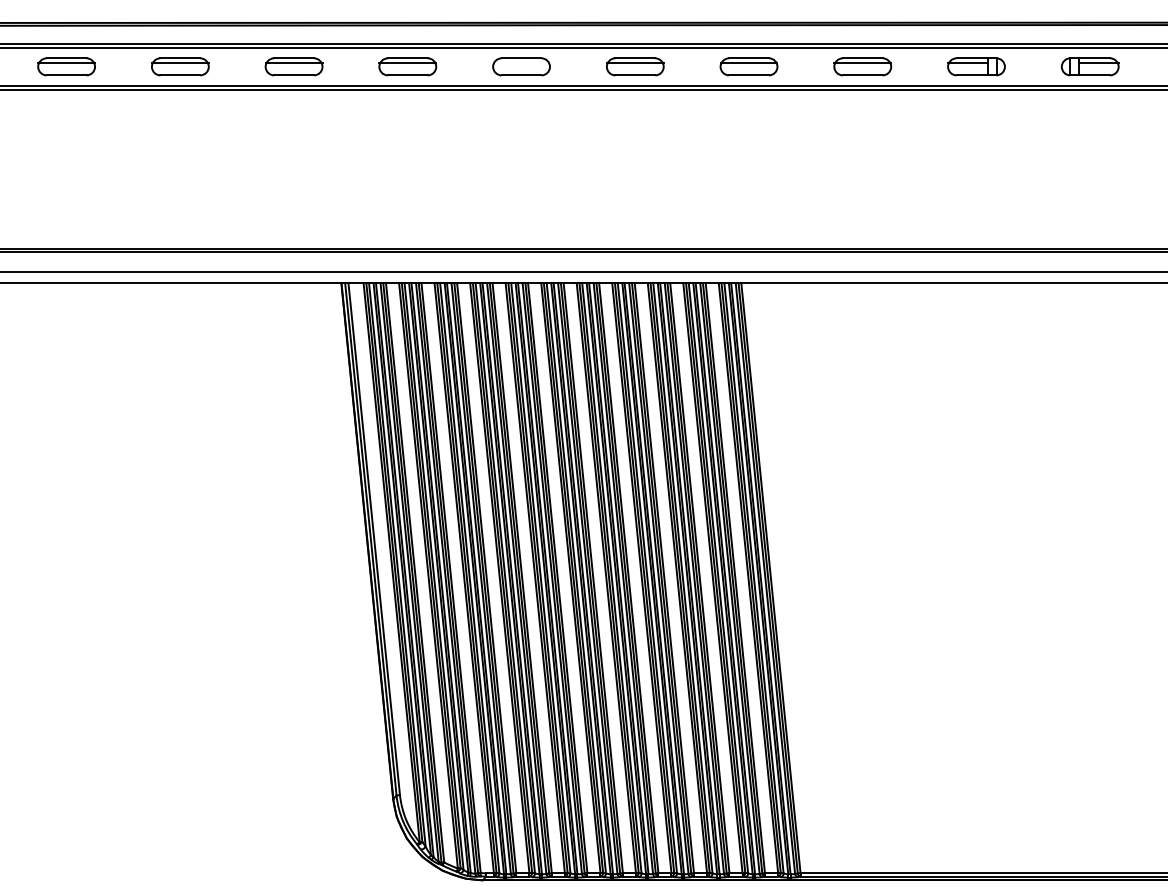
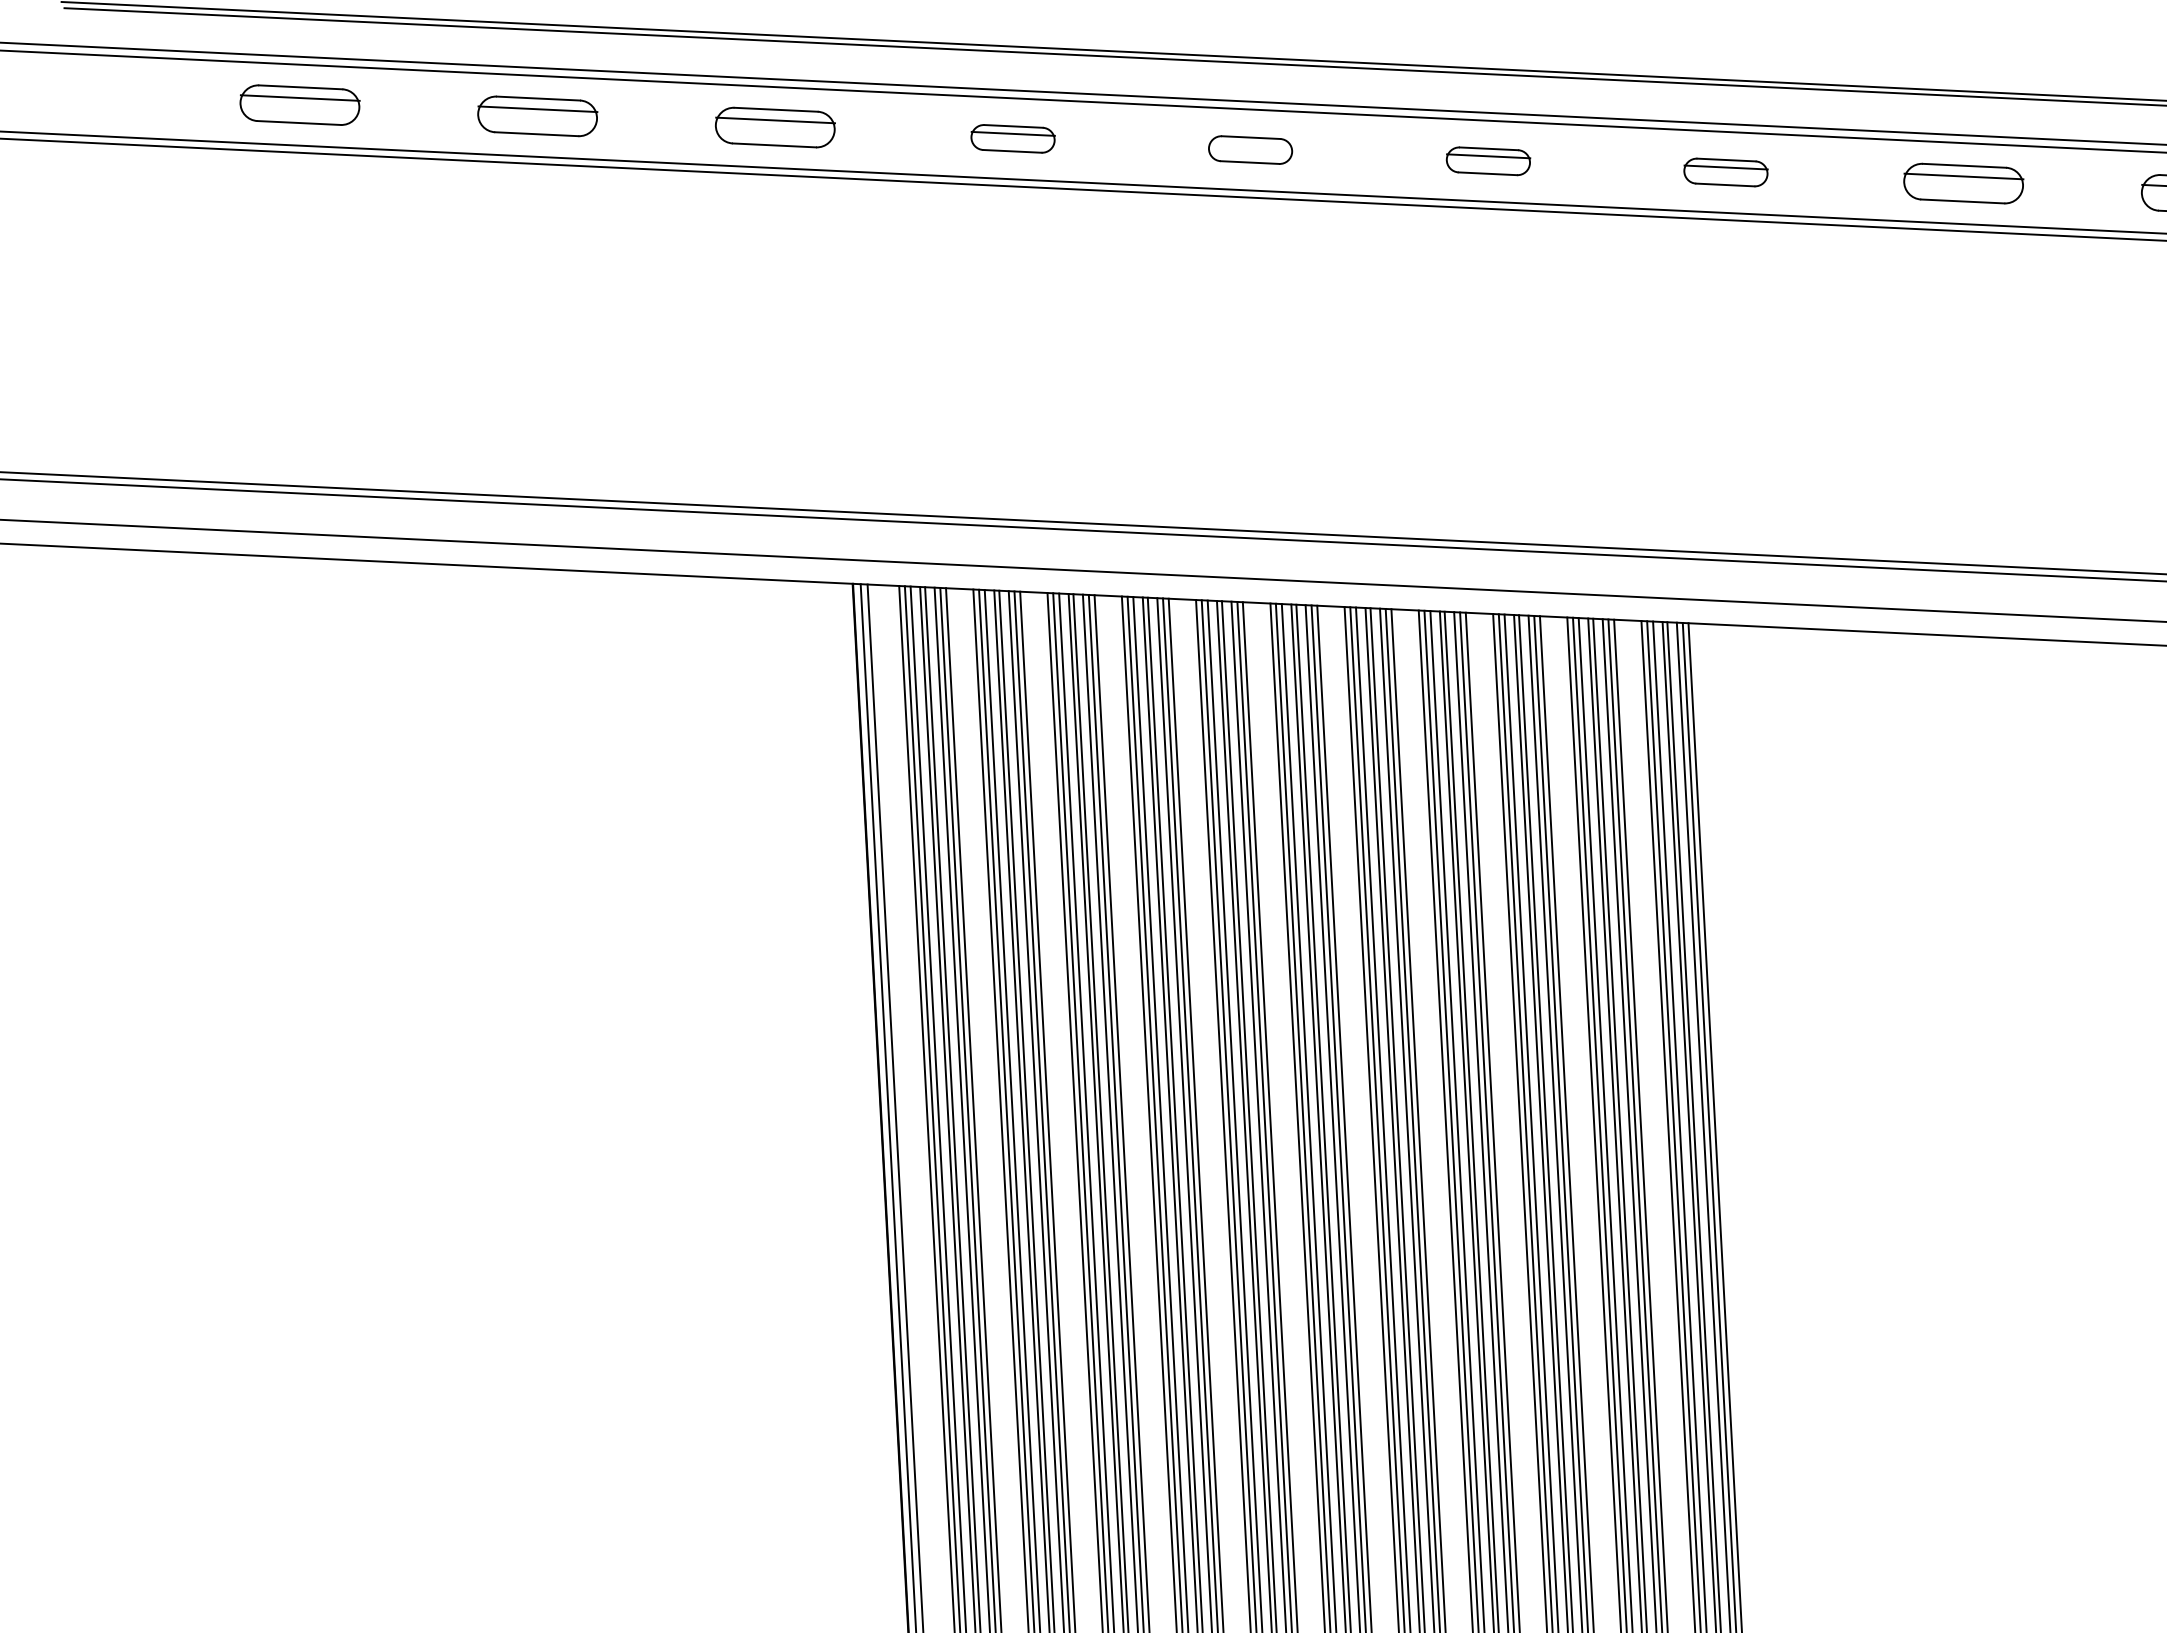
part: (407, 66) -> (1012, 138), size x0.7
part: (521, 66) -> (1250, 149), size x0.7
part: (635, 66) -> (1488, 160), size x0.7
part: (748, 66) -> (1724, 171), size x0.7

